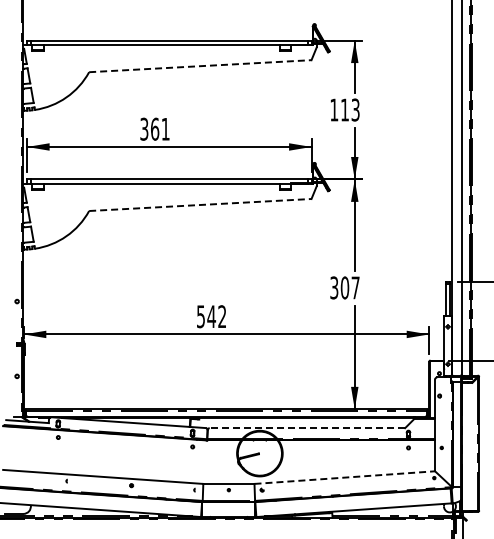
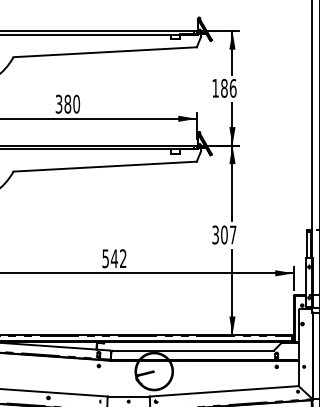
line: (200, 66) -> (105, 52), dashed -> solid
text: (349, 109) -> (228, 87), 113 -> 186
text: (160, 128) -> (72, 103), 361 -> 380
line: (200, 204) -> (105, 166), dashed -> solid
line: (307, 428) -> (193, 350), dashed -> solid
line: (344, 477) -> (223, 391), dashed -> solid

